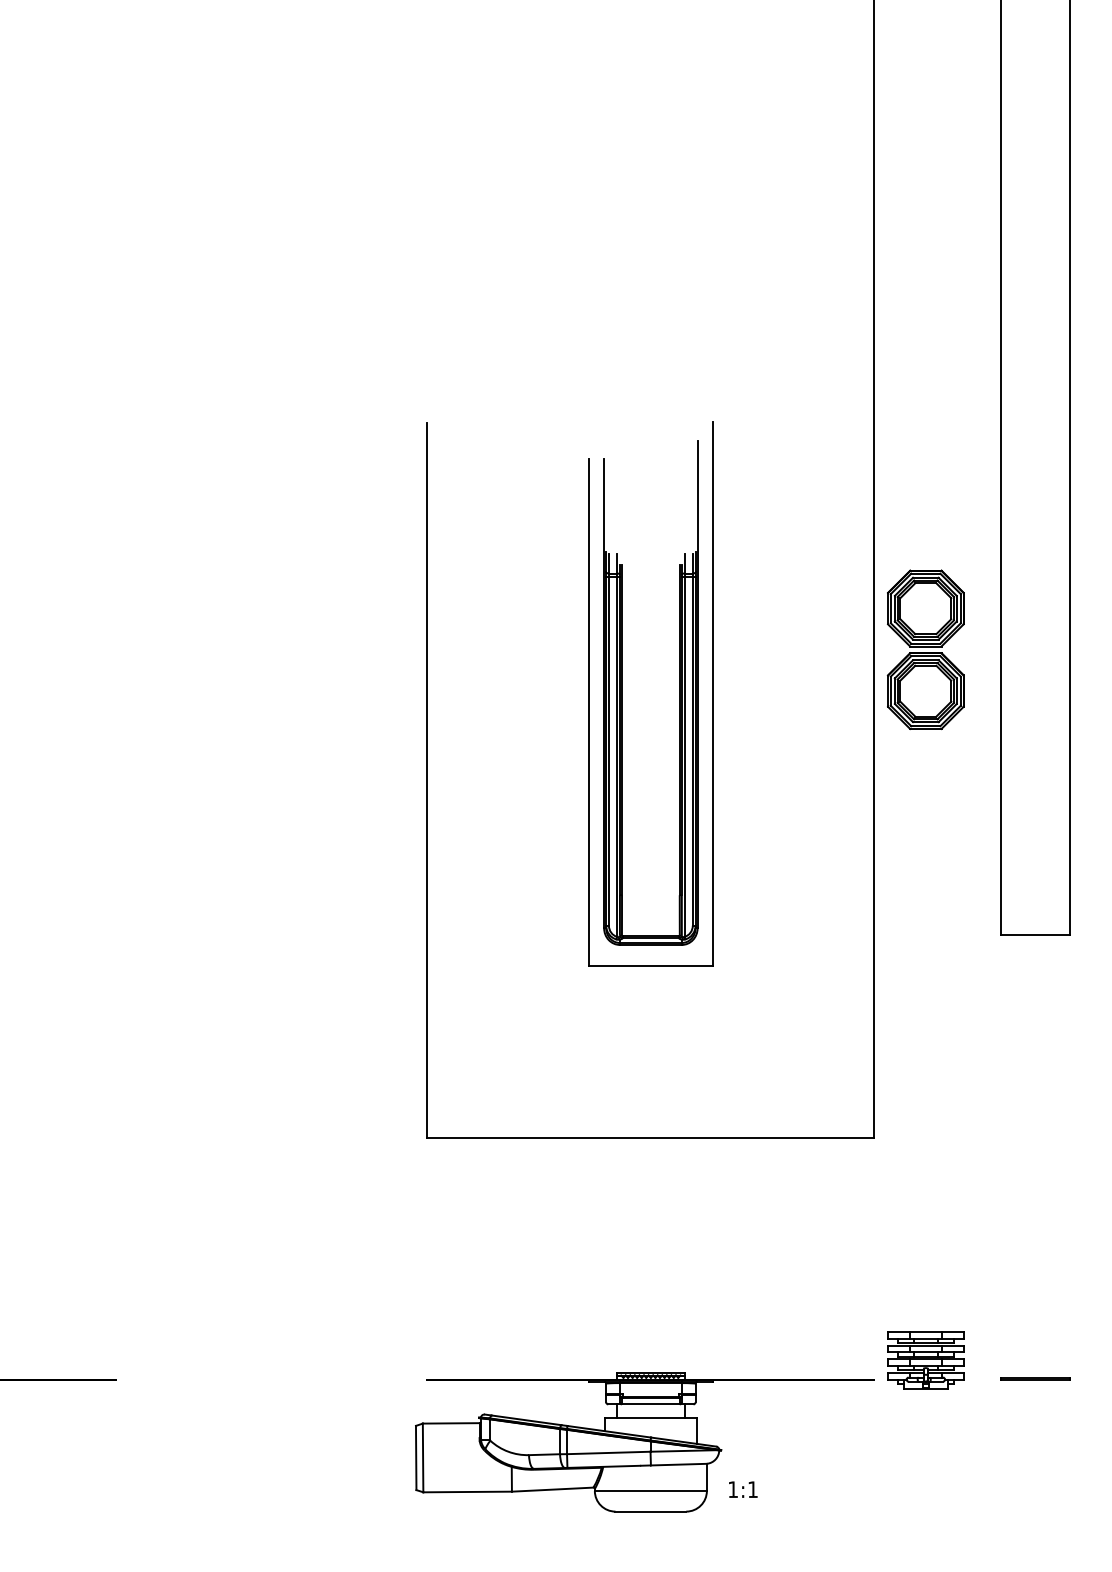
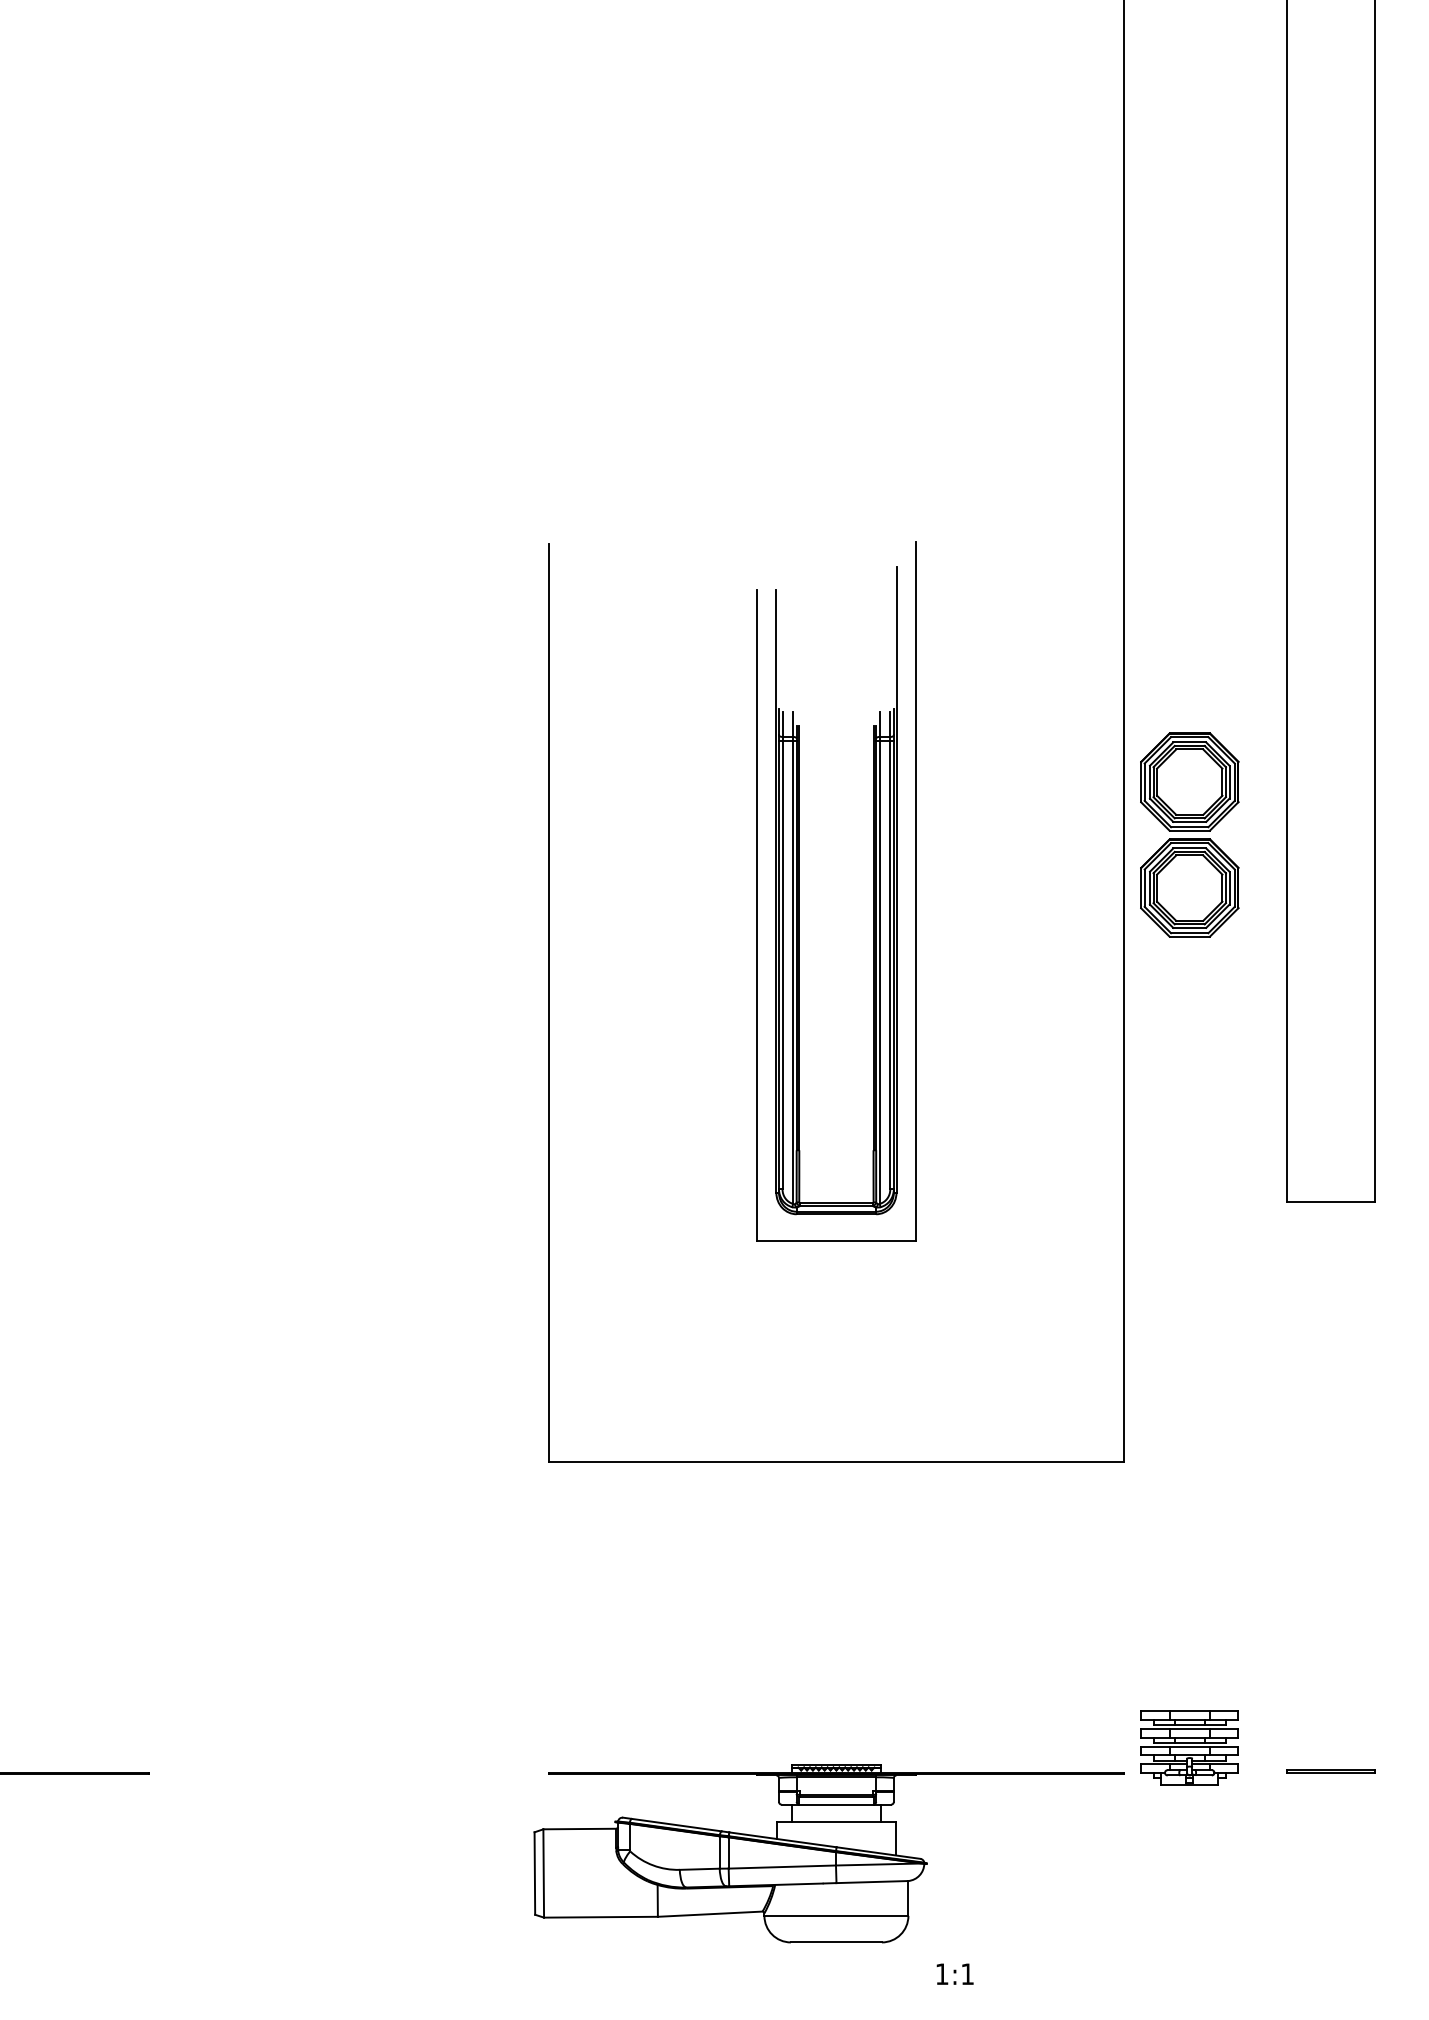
text: (742, 1489) -> (954, 1973), moved

